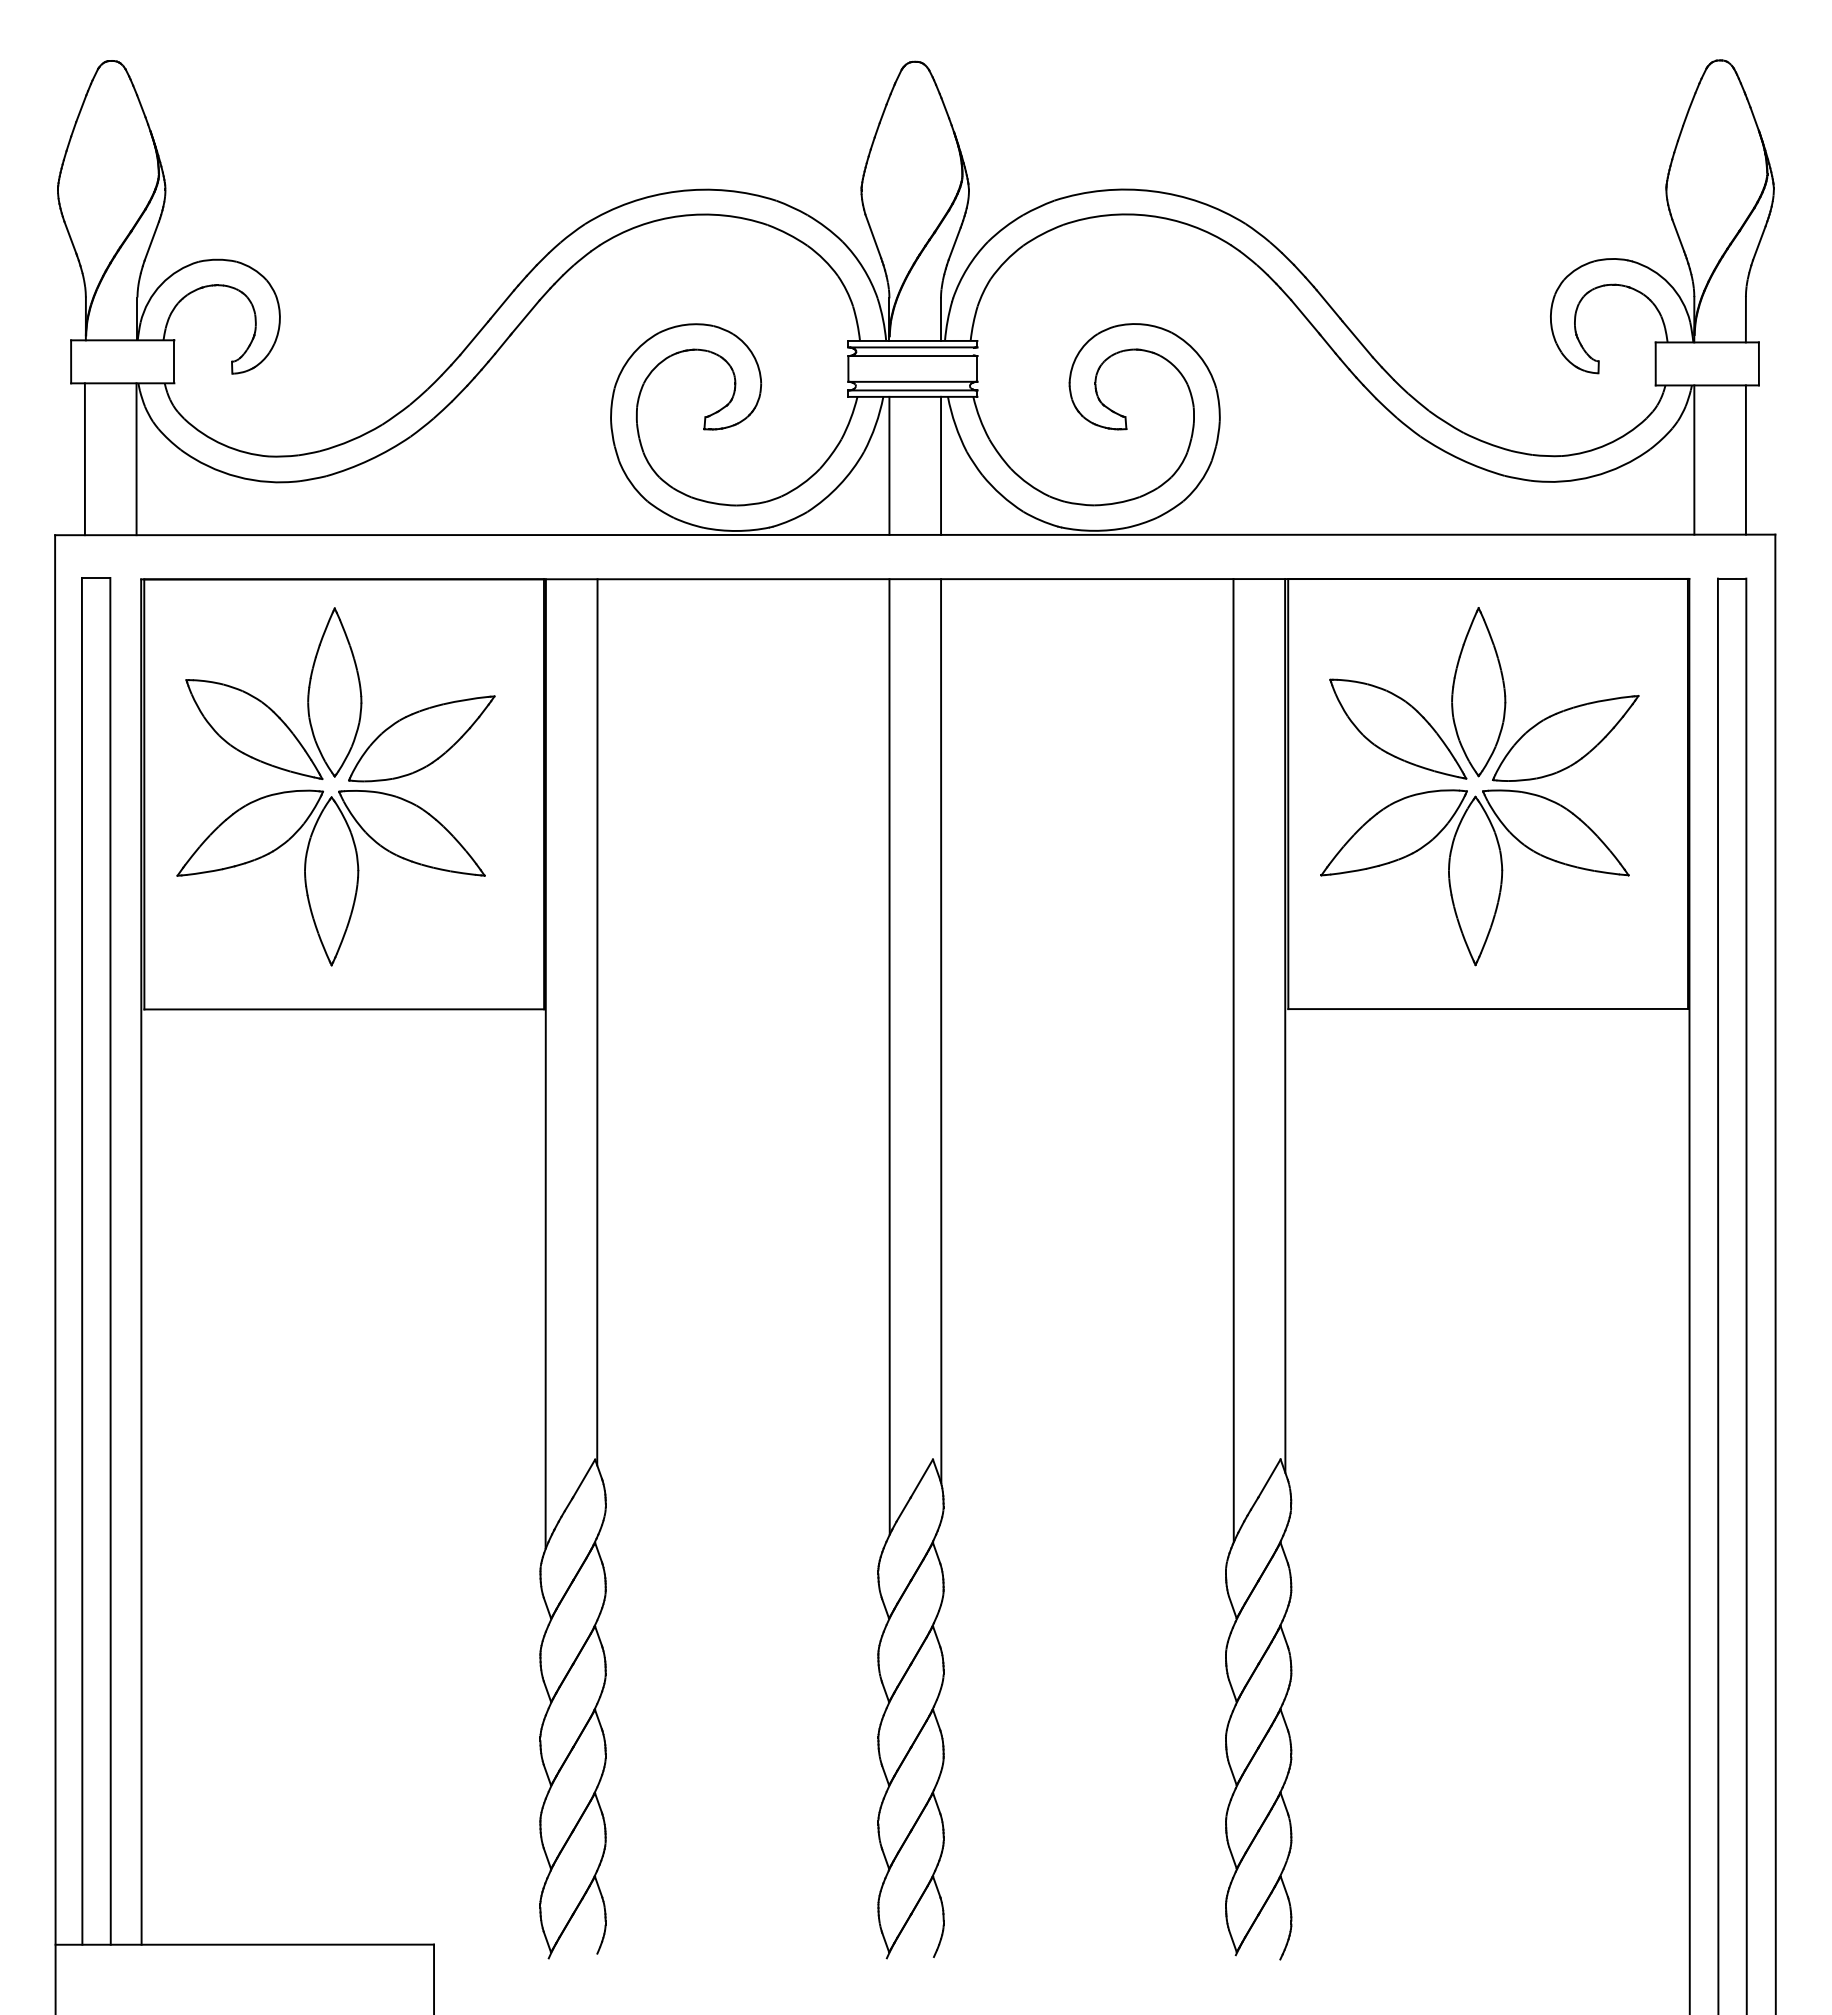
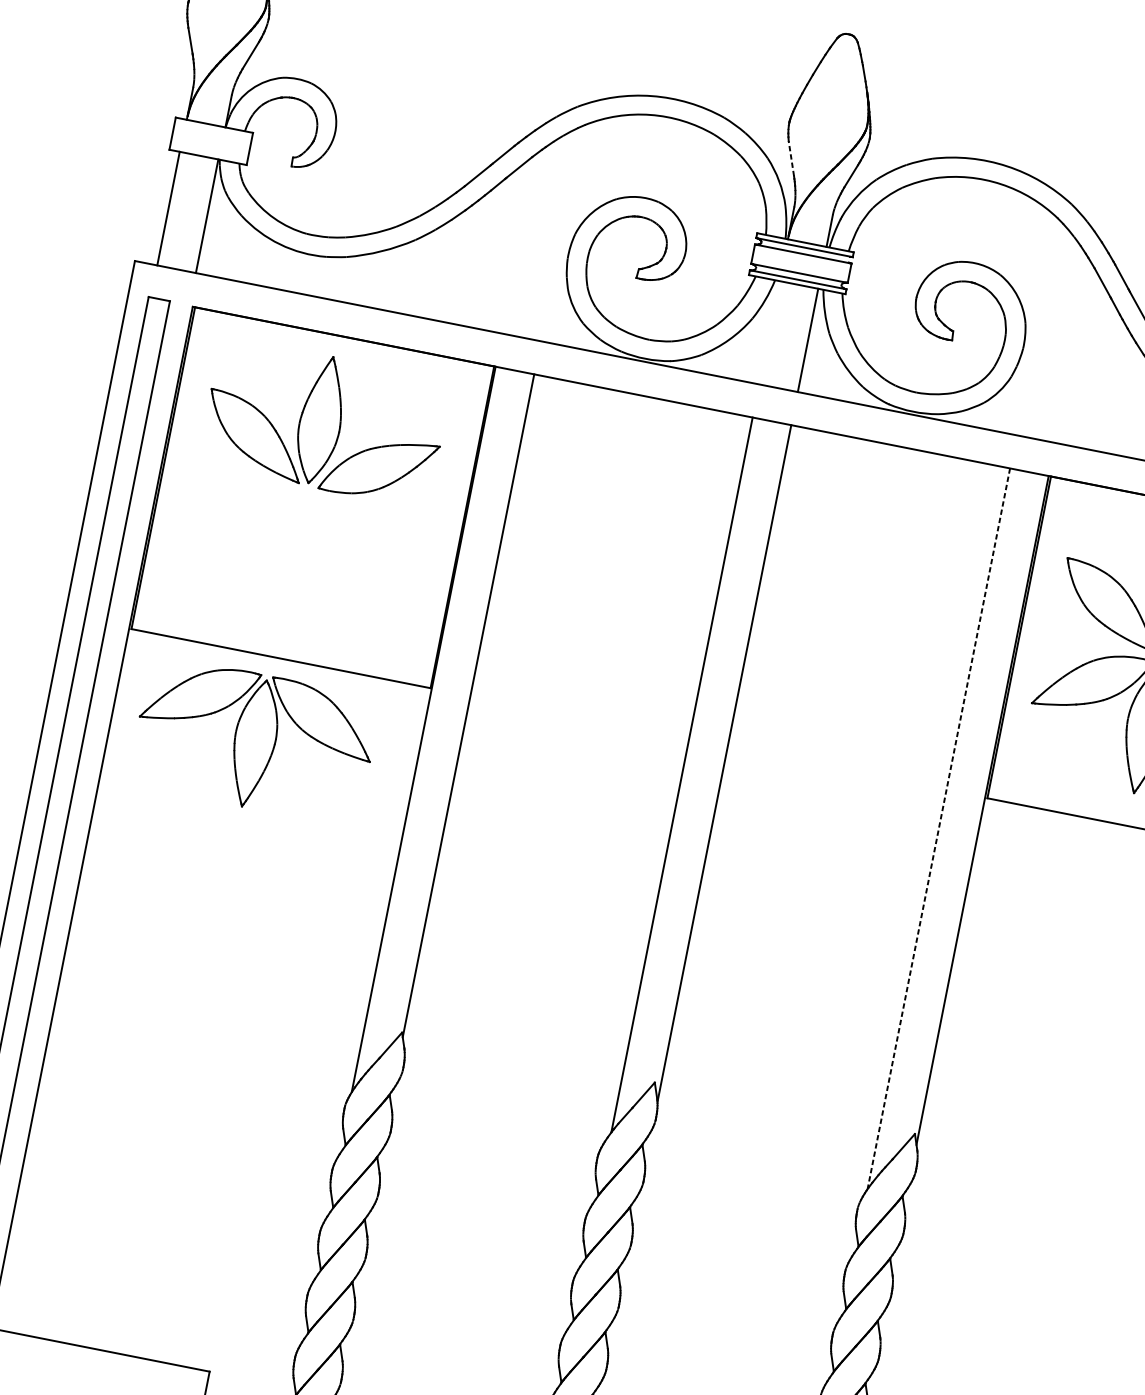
line: (873, 235) -> (791, 158), solid -> dashed
line: (889, 465) -> (769, 332), removed
part: (330, 877) -> (254, 740), moved
line: (1233, 1060) -> (938, 828), solid -> dashed

